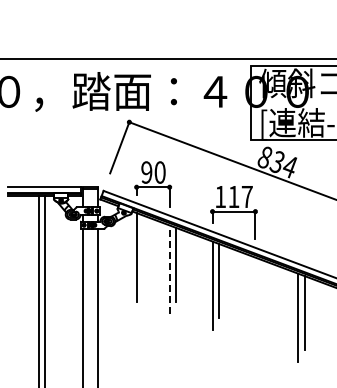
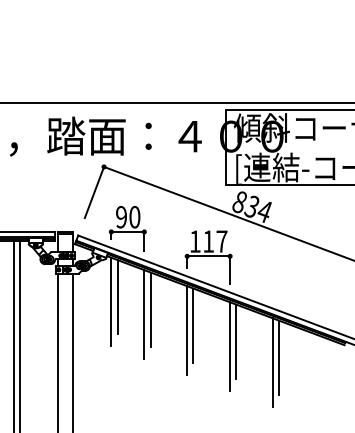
line: (142, 252) -> (117, 297), added
line: (169, 268) -> (144, 313), dashed -> solid
line: (261, 296) -> (236, 341), added
line: (255, 301) -> (230, 346), added

